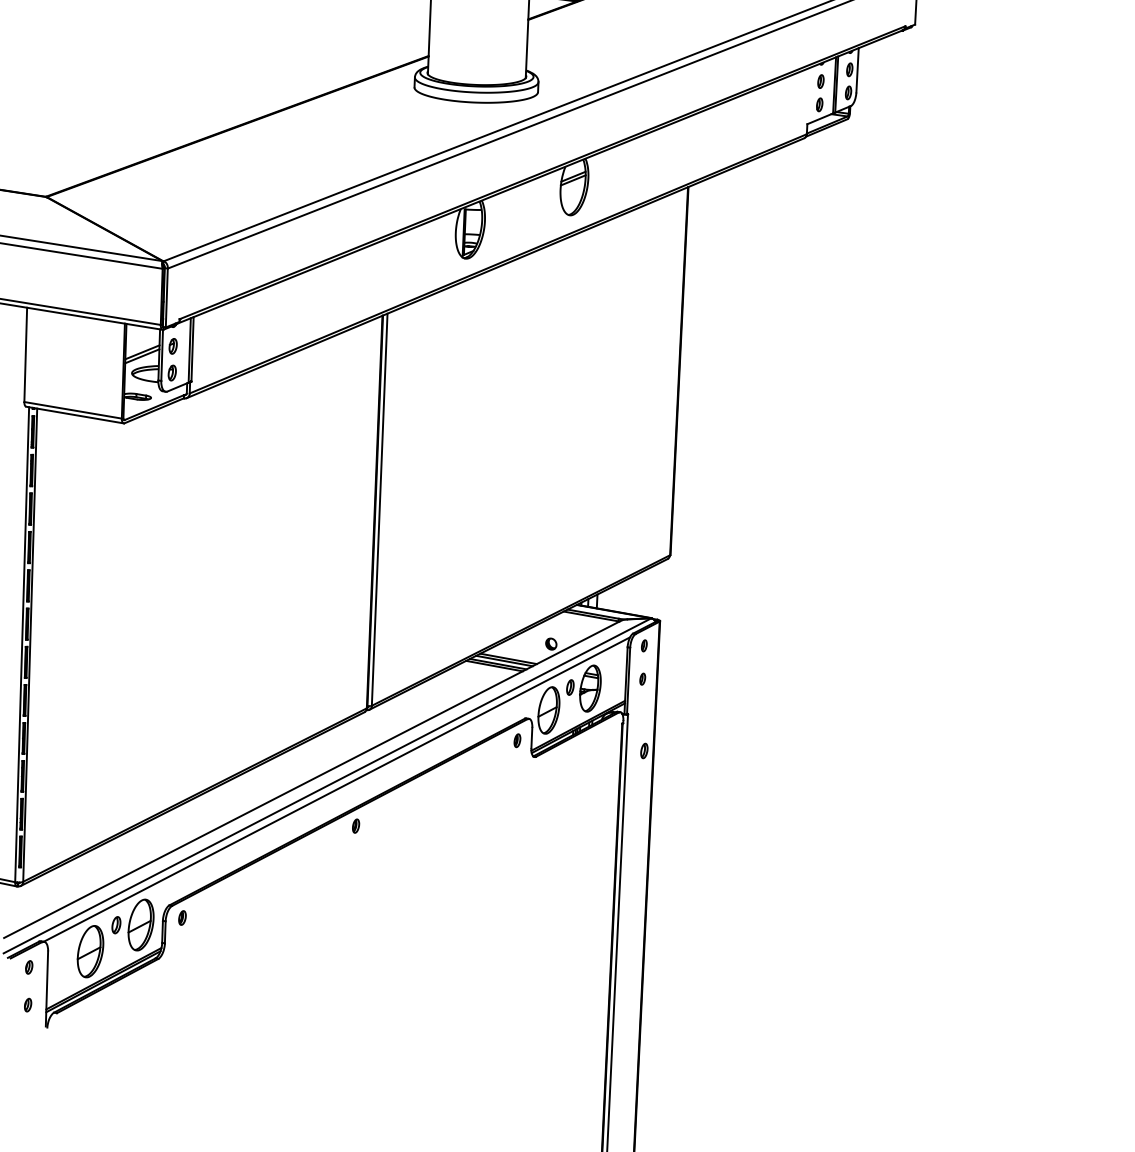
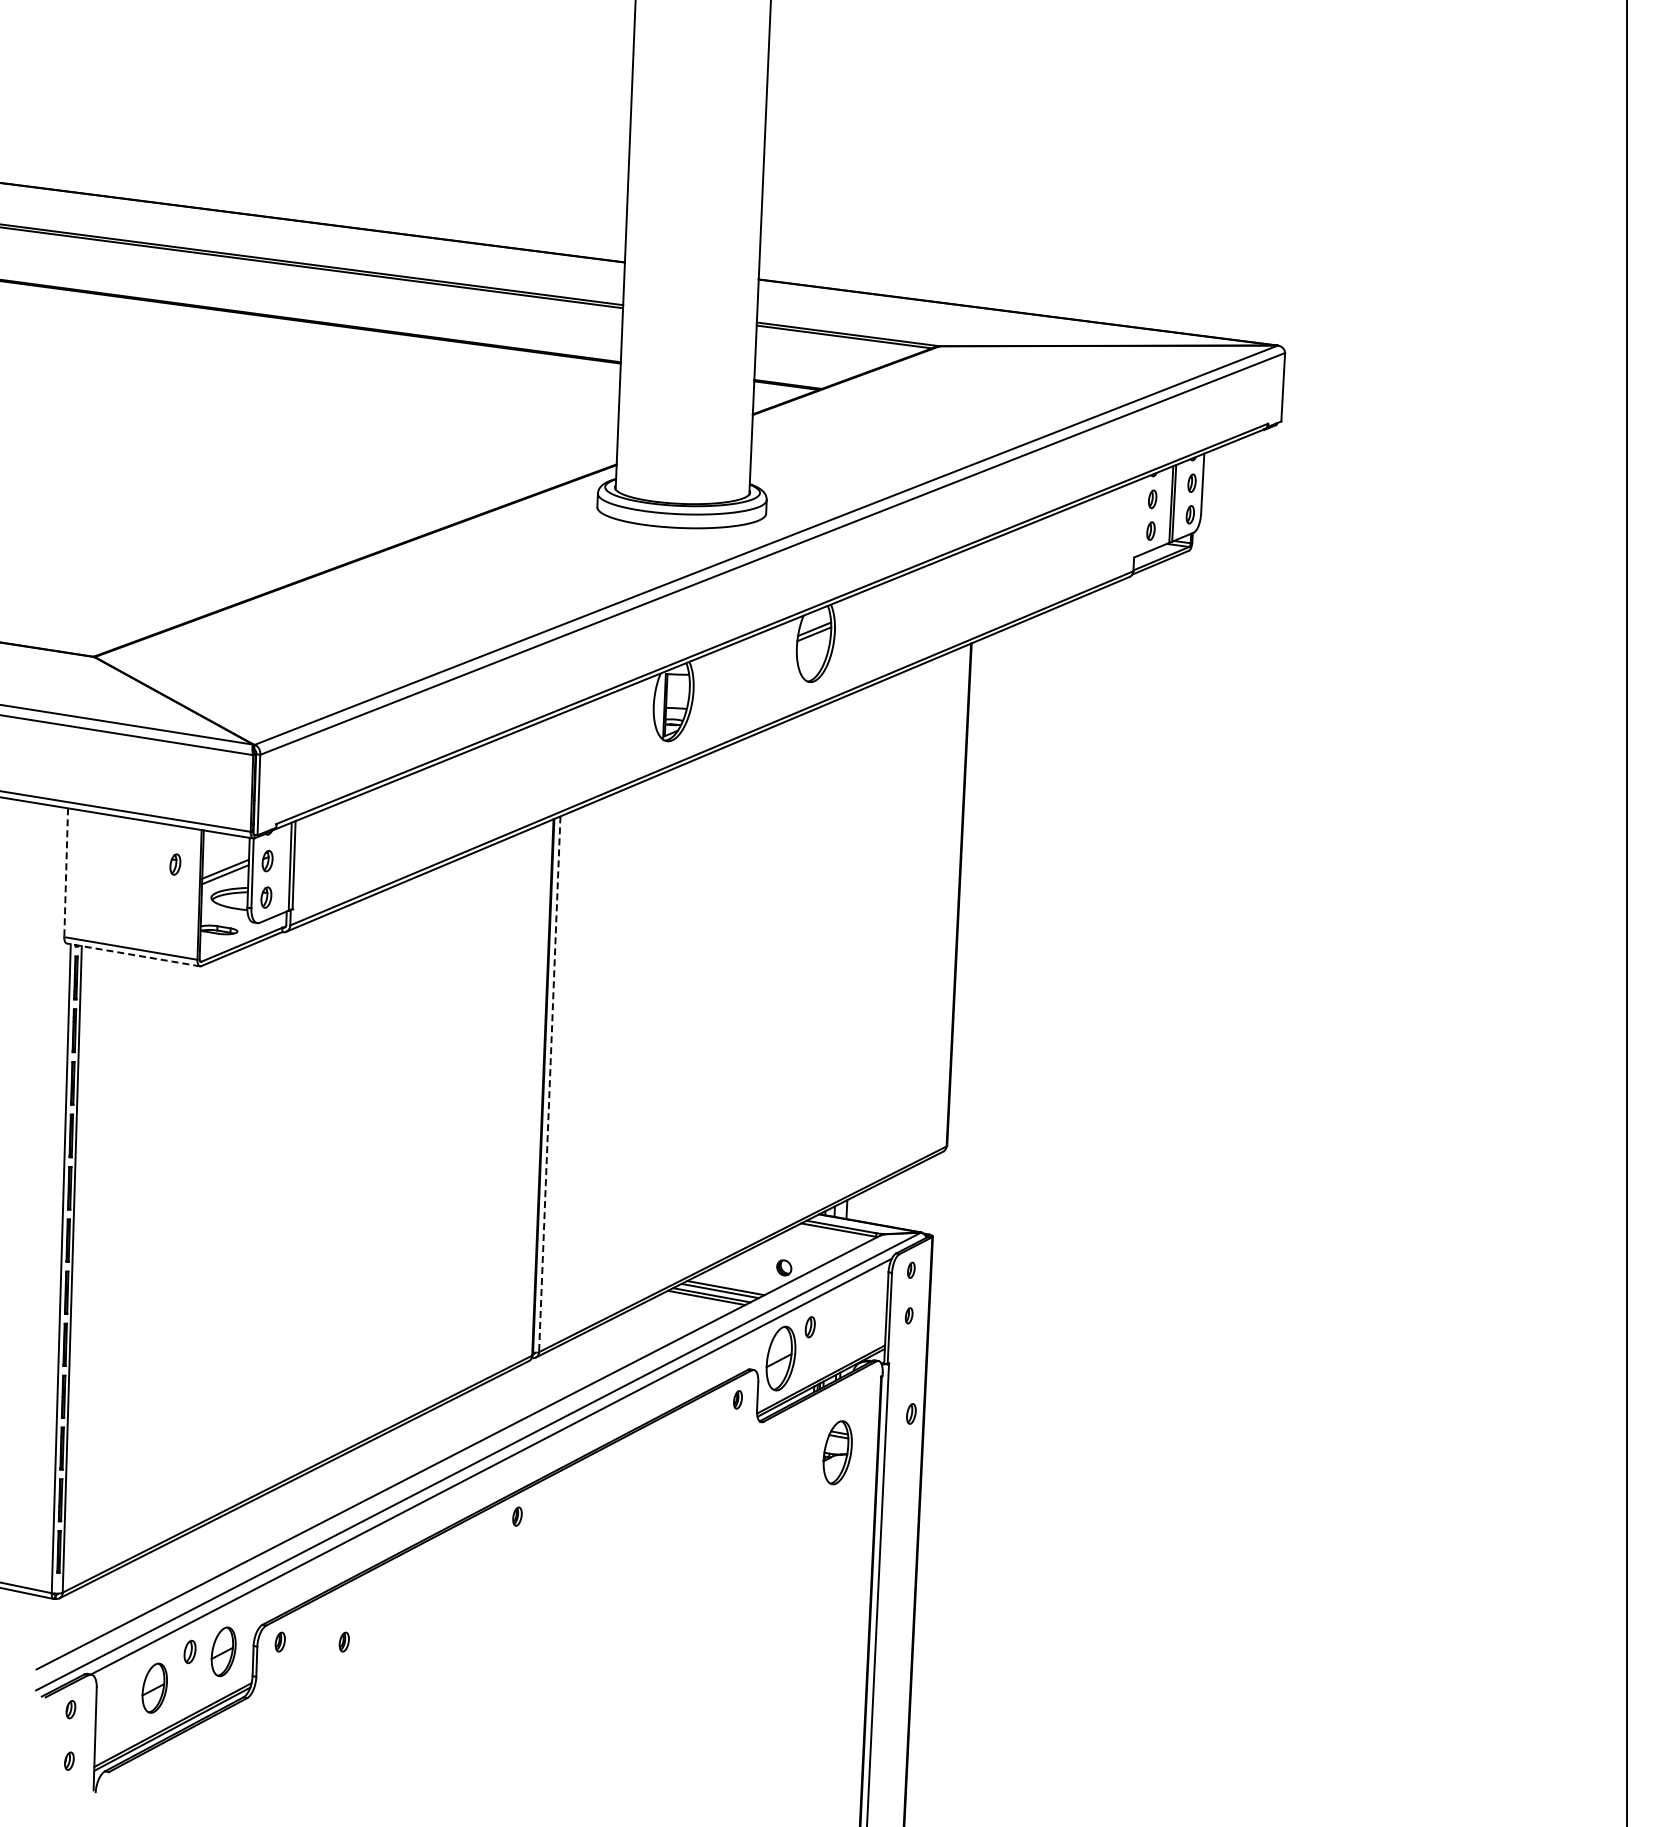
part: (105, 348) -> (175, 864), added
line: (25, 355) -> (66, 873), solid -> dashed
line: (75, 414) -> (133, 954), solid -> dashed
line: (379, 509) -> (549, 1084), solid -> dashed
part: (590, 688) -> (837, 1452), moved
part: (228, 917) -> (343, 1641), added
part: (140, 924) -> (223, 1651), size x0.7
part: (90, 951) -> (154, 1688), size x0.7

